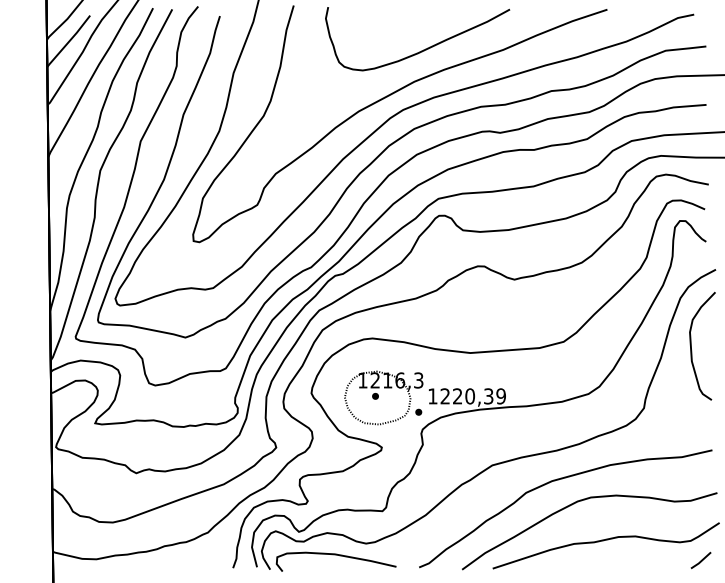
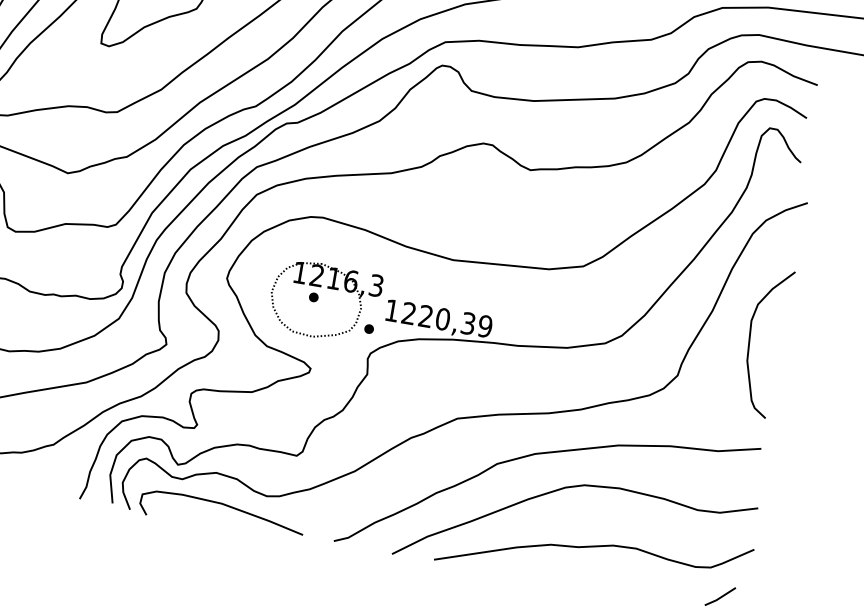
curve: (691, 345) -> (750, 339), moved

